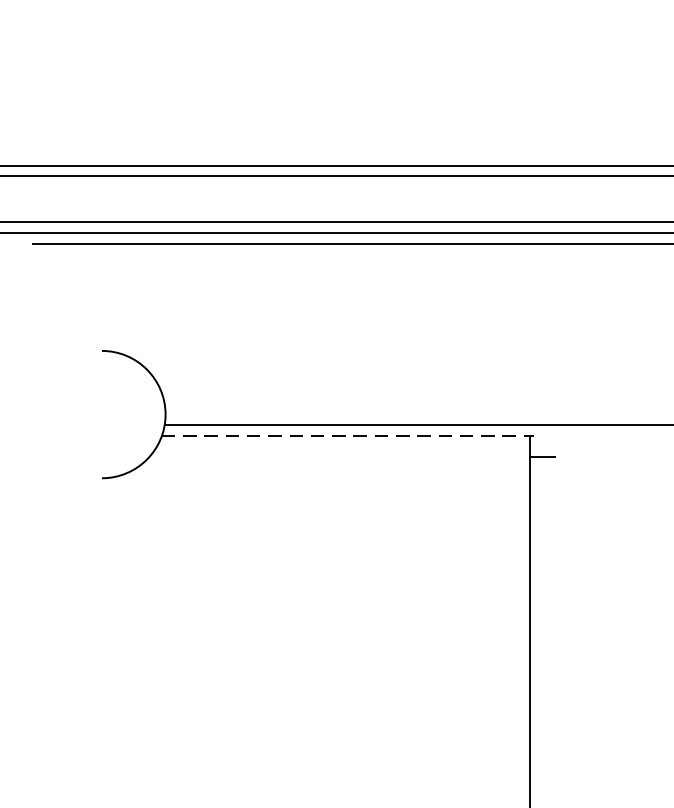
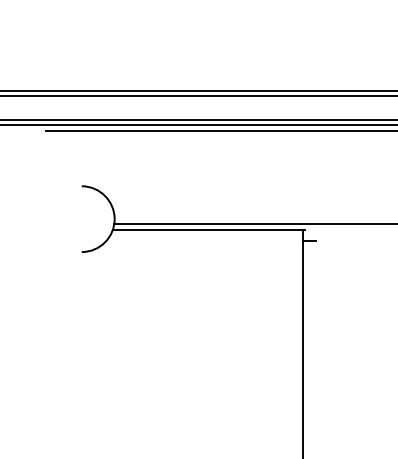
line: (349, 436) -> (209, 230), dashed -> solid

